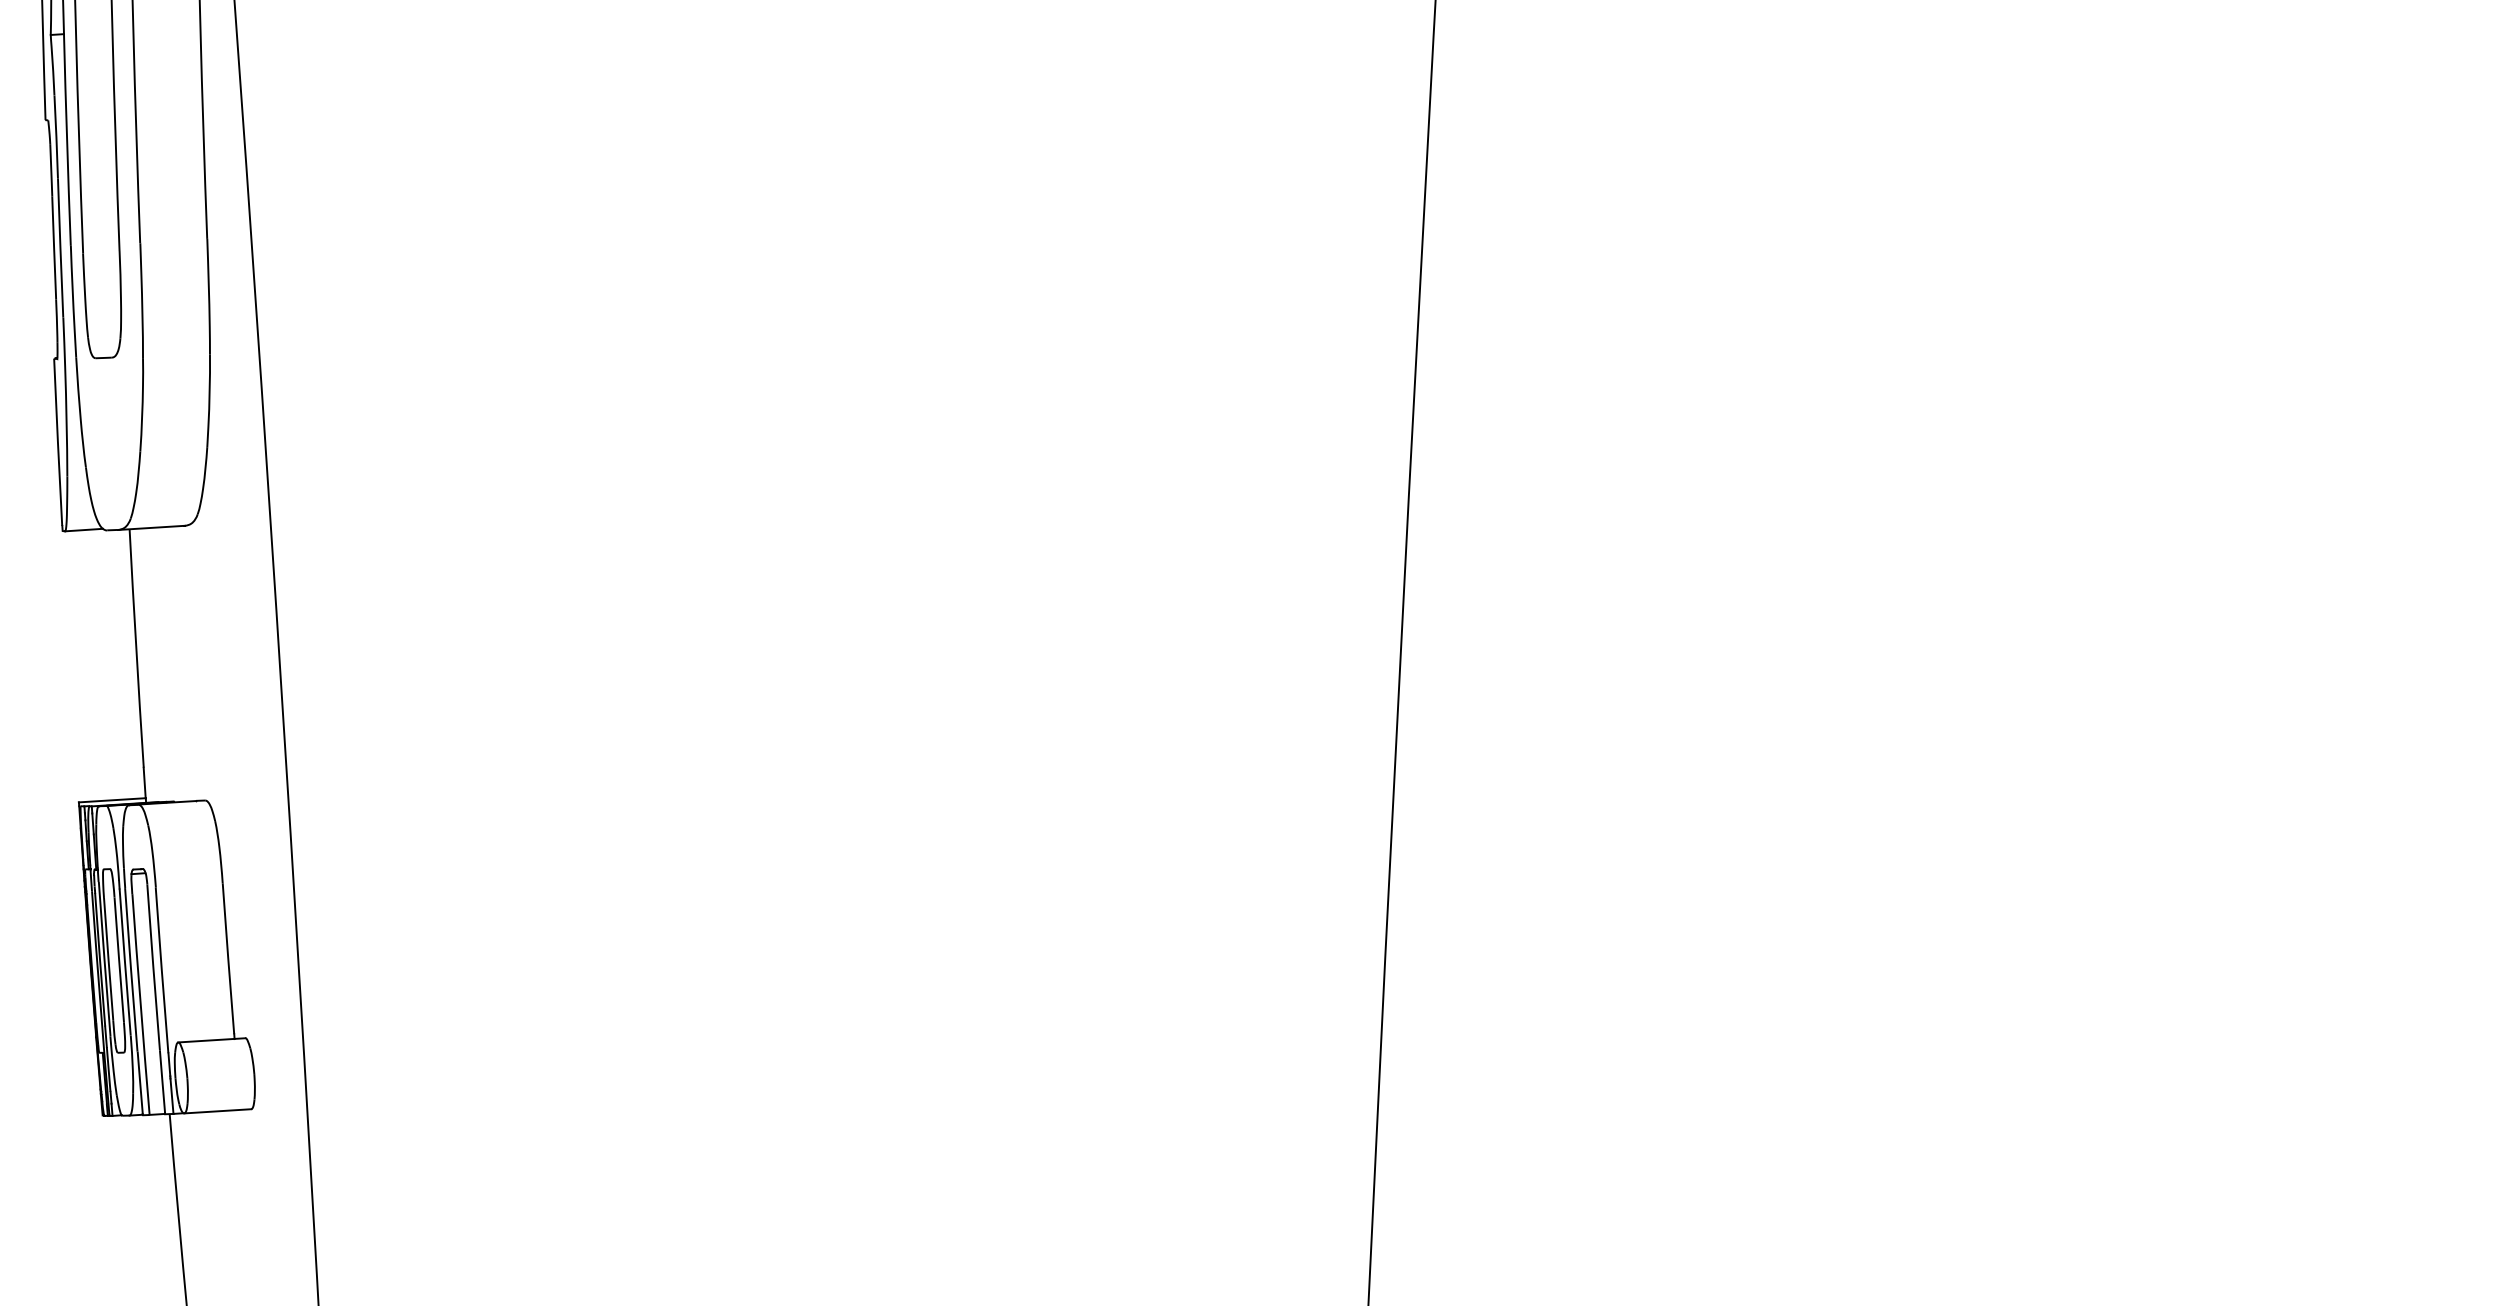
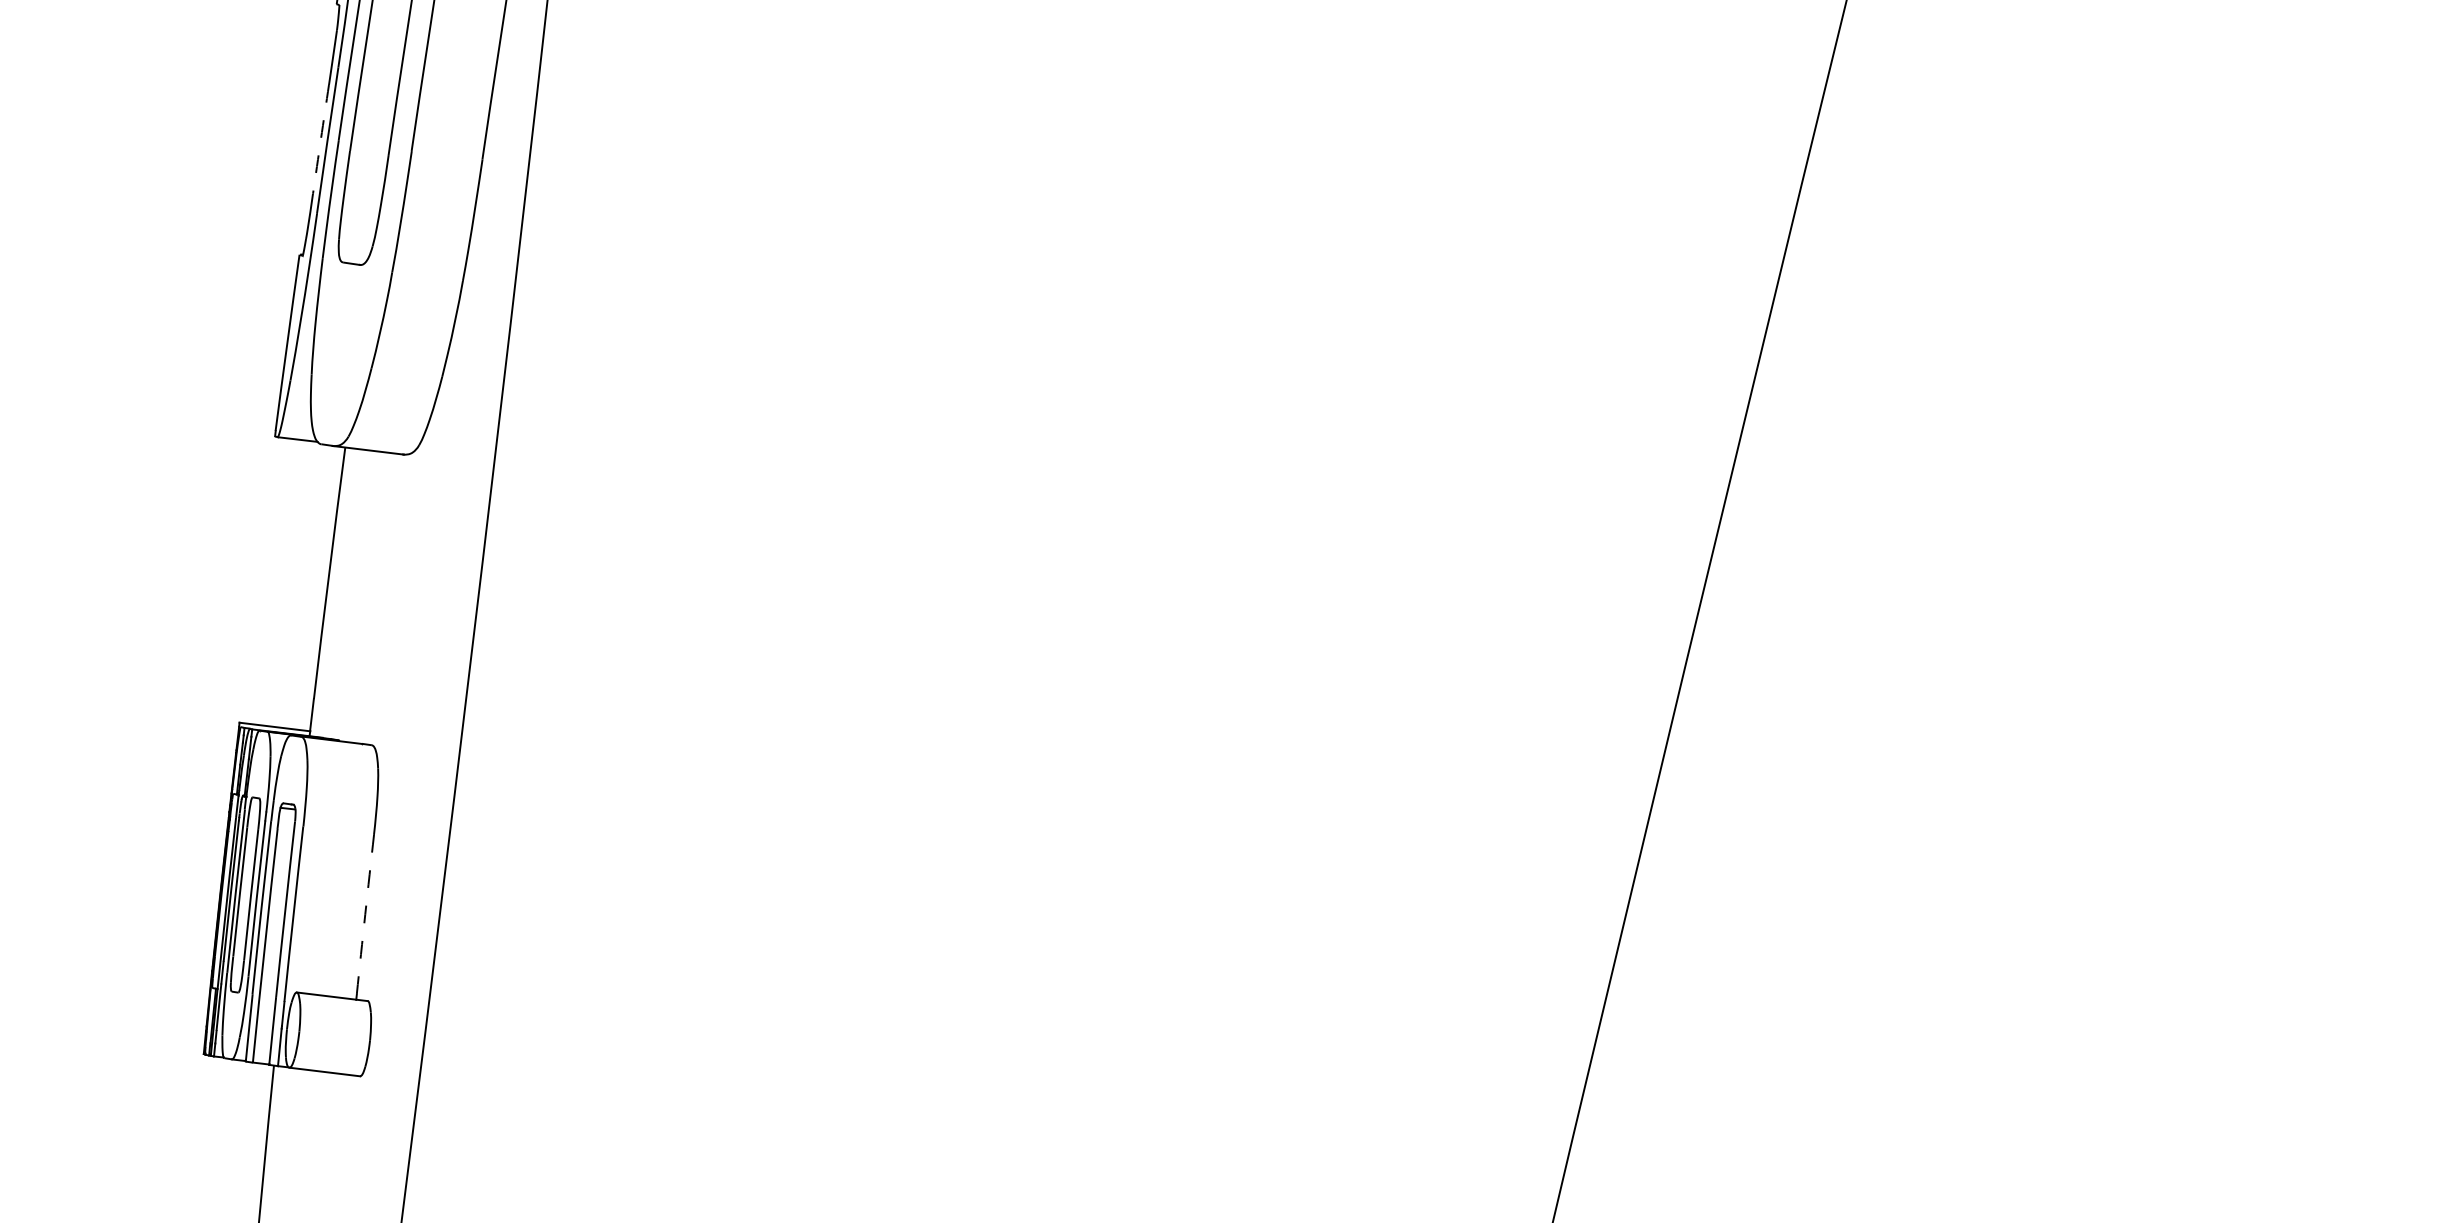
arc: (54, 248) -> (321, 139), solid -> dashed
arc: (228, 958) -> (365, 914), solid -> dashed

